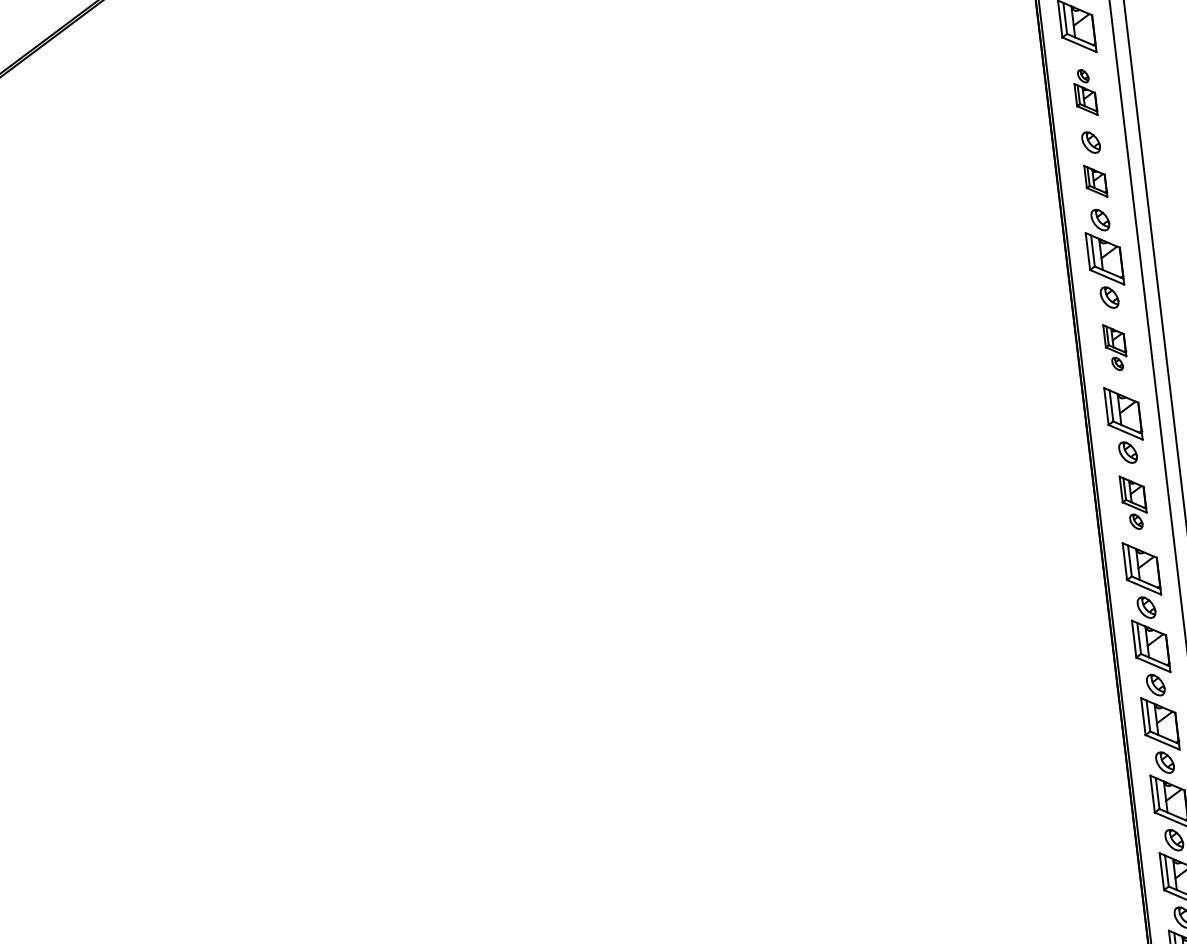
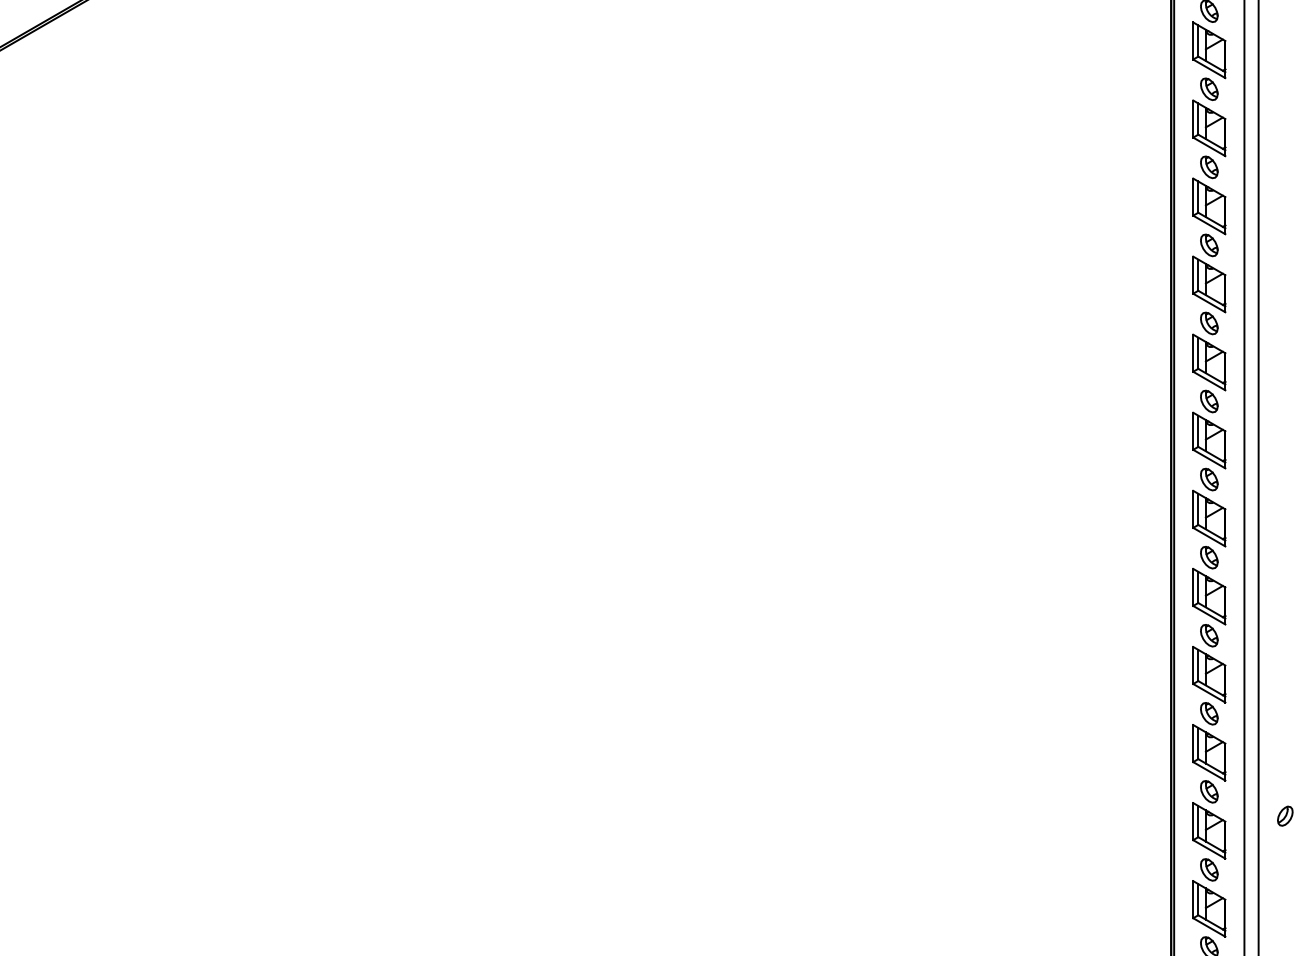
part: (1085, 93) -> (1209, 117), size x1.67
part: (1095, 181) -> (1209, 206), size x1.67
part: (1115, 347) -> (1209, 373), size x1.67
part: (1134, 502) -> (1209, 529), size x1.43

